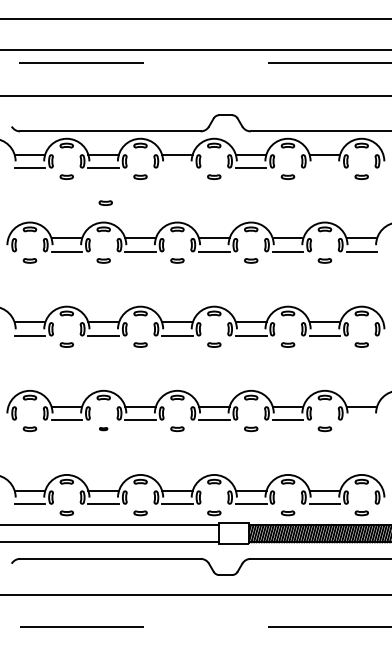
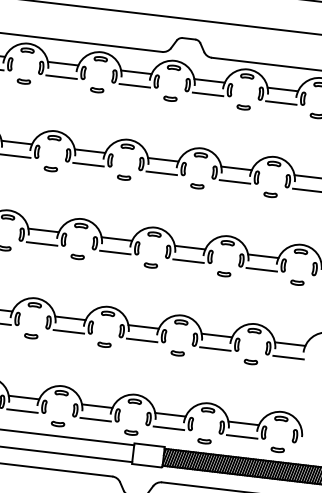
line: (177, 168) -> (134, 86), added
line: (324, 168) -> (280, 103), added
part: (105, 202) -> (59, 111), removed
line: (361, 420) -> (288, 357), added
part: (103, 428) -> (31, 335), size x1.67

